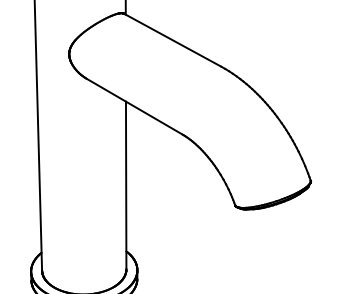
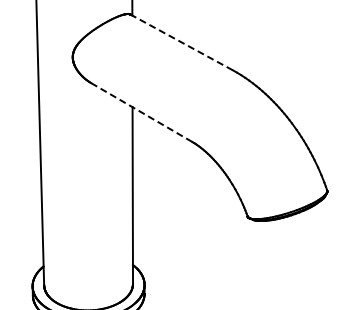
line: (172, 40) -> (181, 42), solid -> dashed
line: (134, 106) -> (141, 112), solid -> dashed

